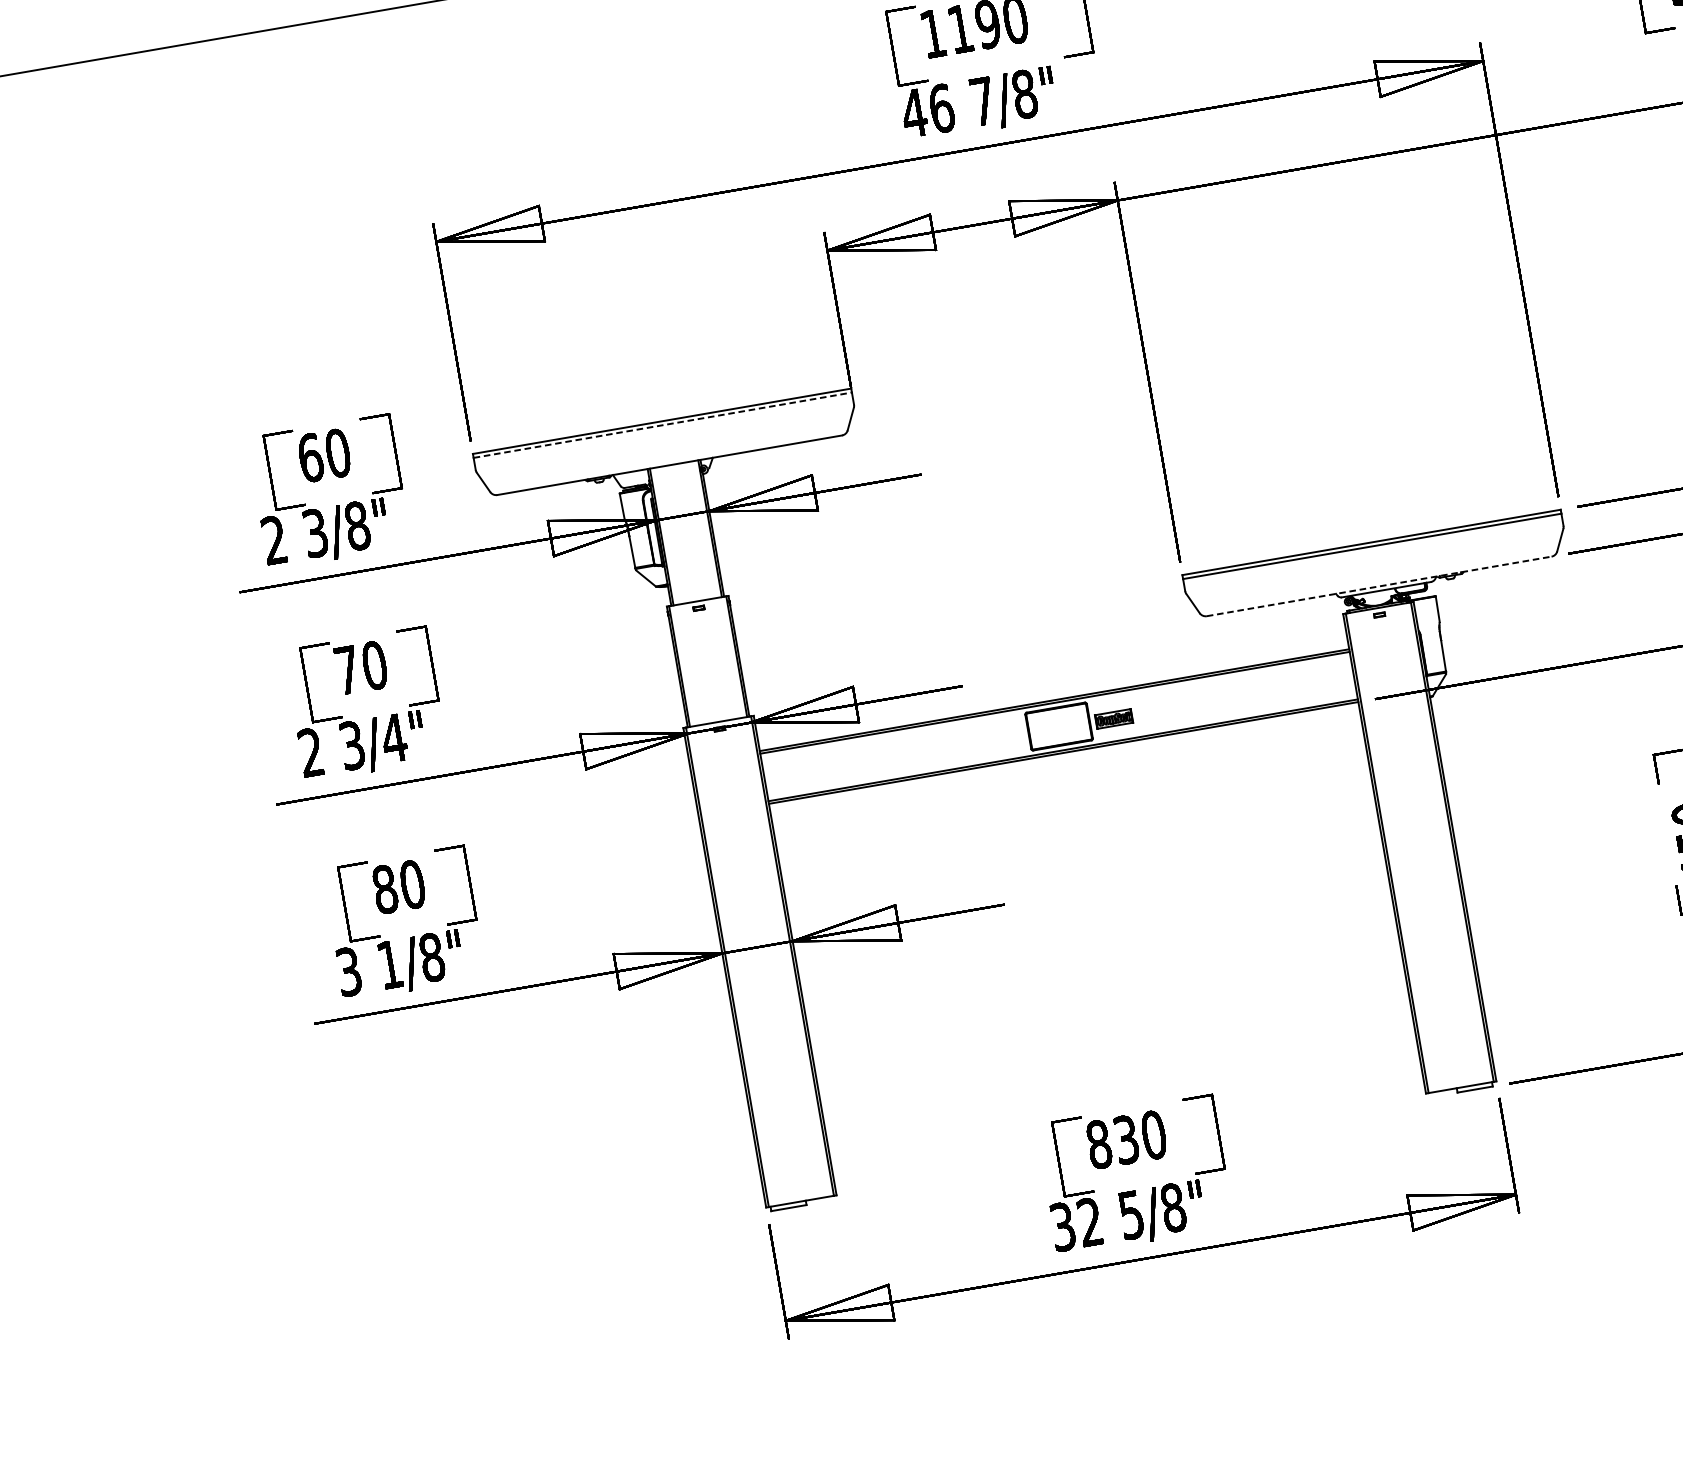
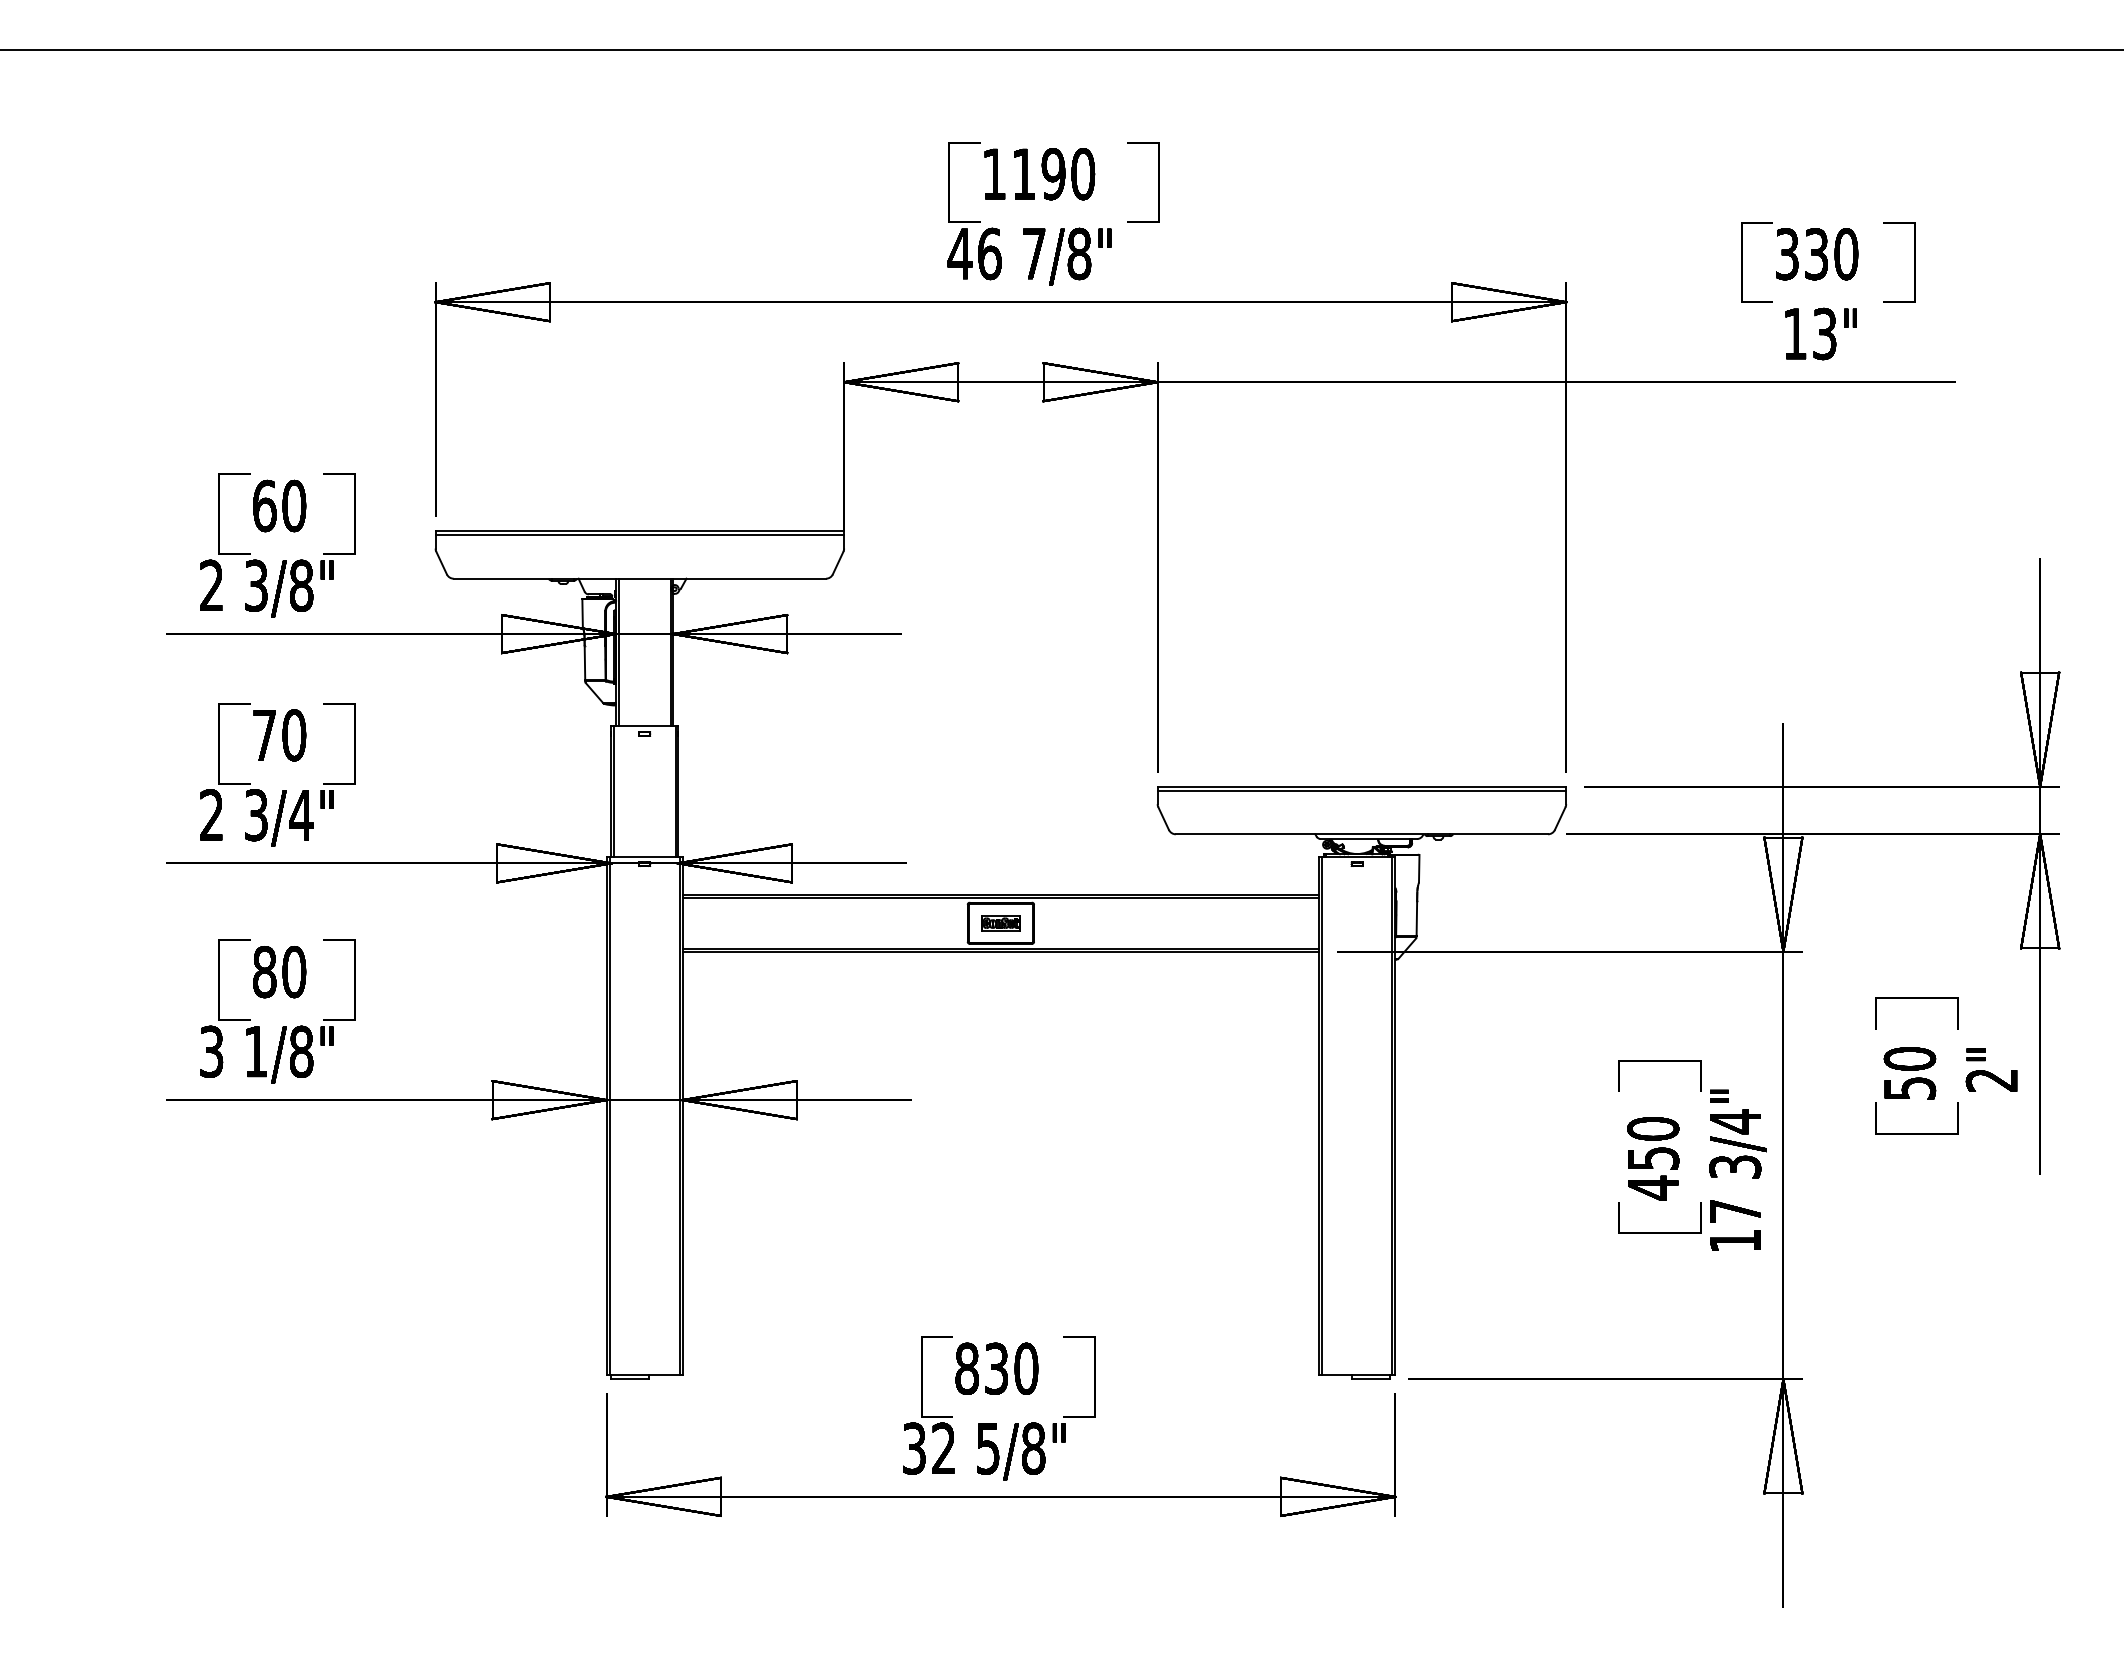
line: (663, 425) -> (640, 535), dashed -> solid
line: (1379, 586) -> (1362, 834), dashed -> solid
part: (1113, 719) -> (1000, 923), moved

